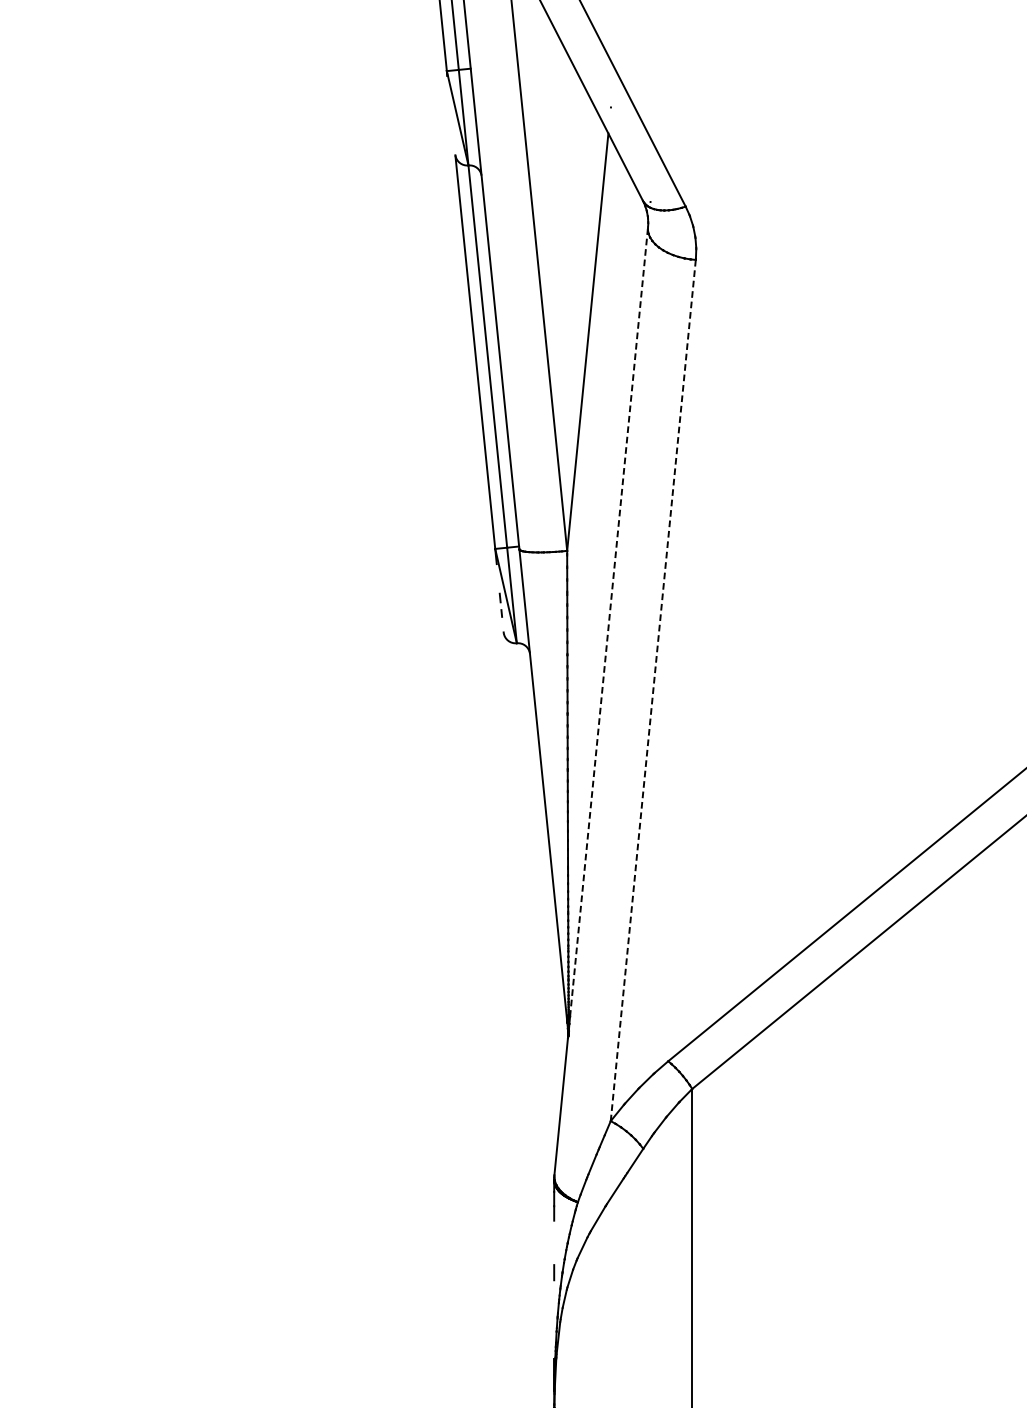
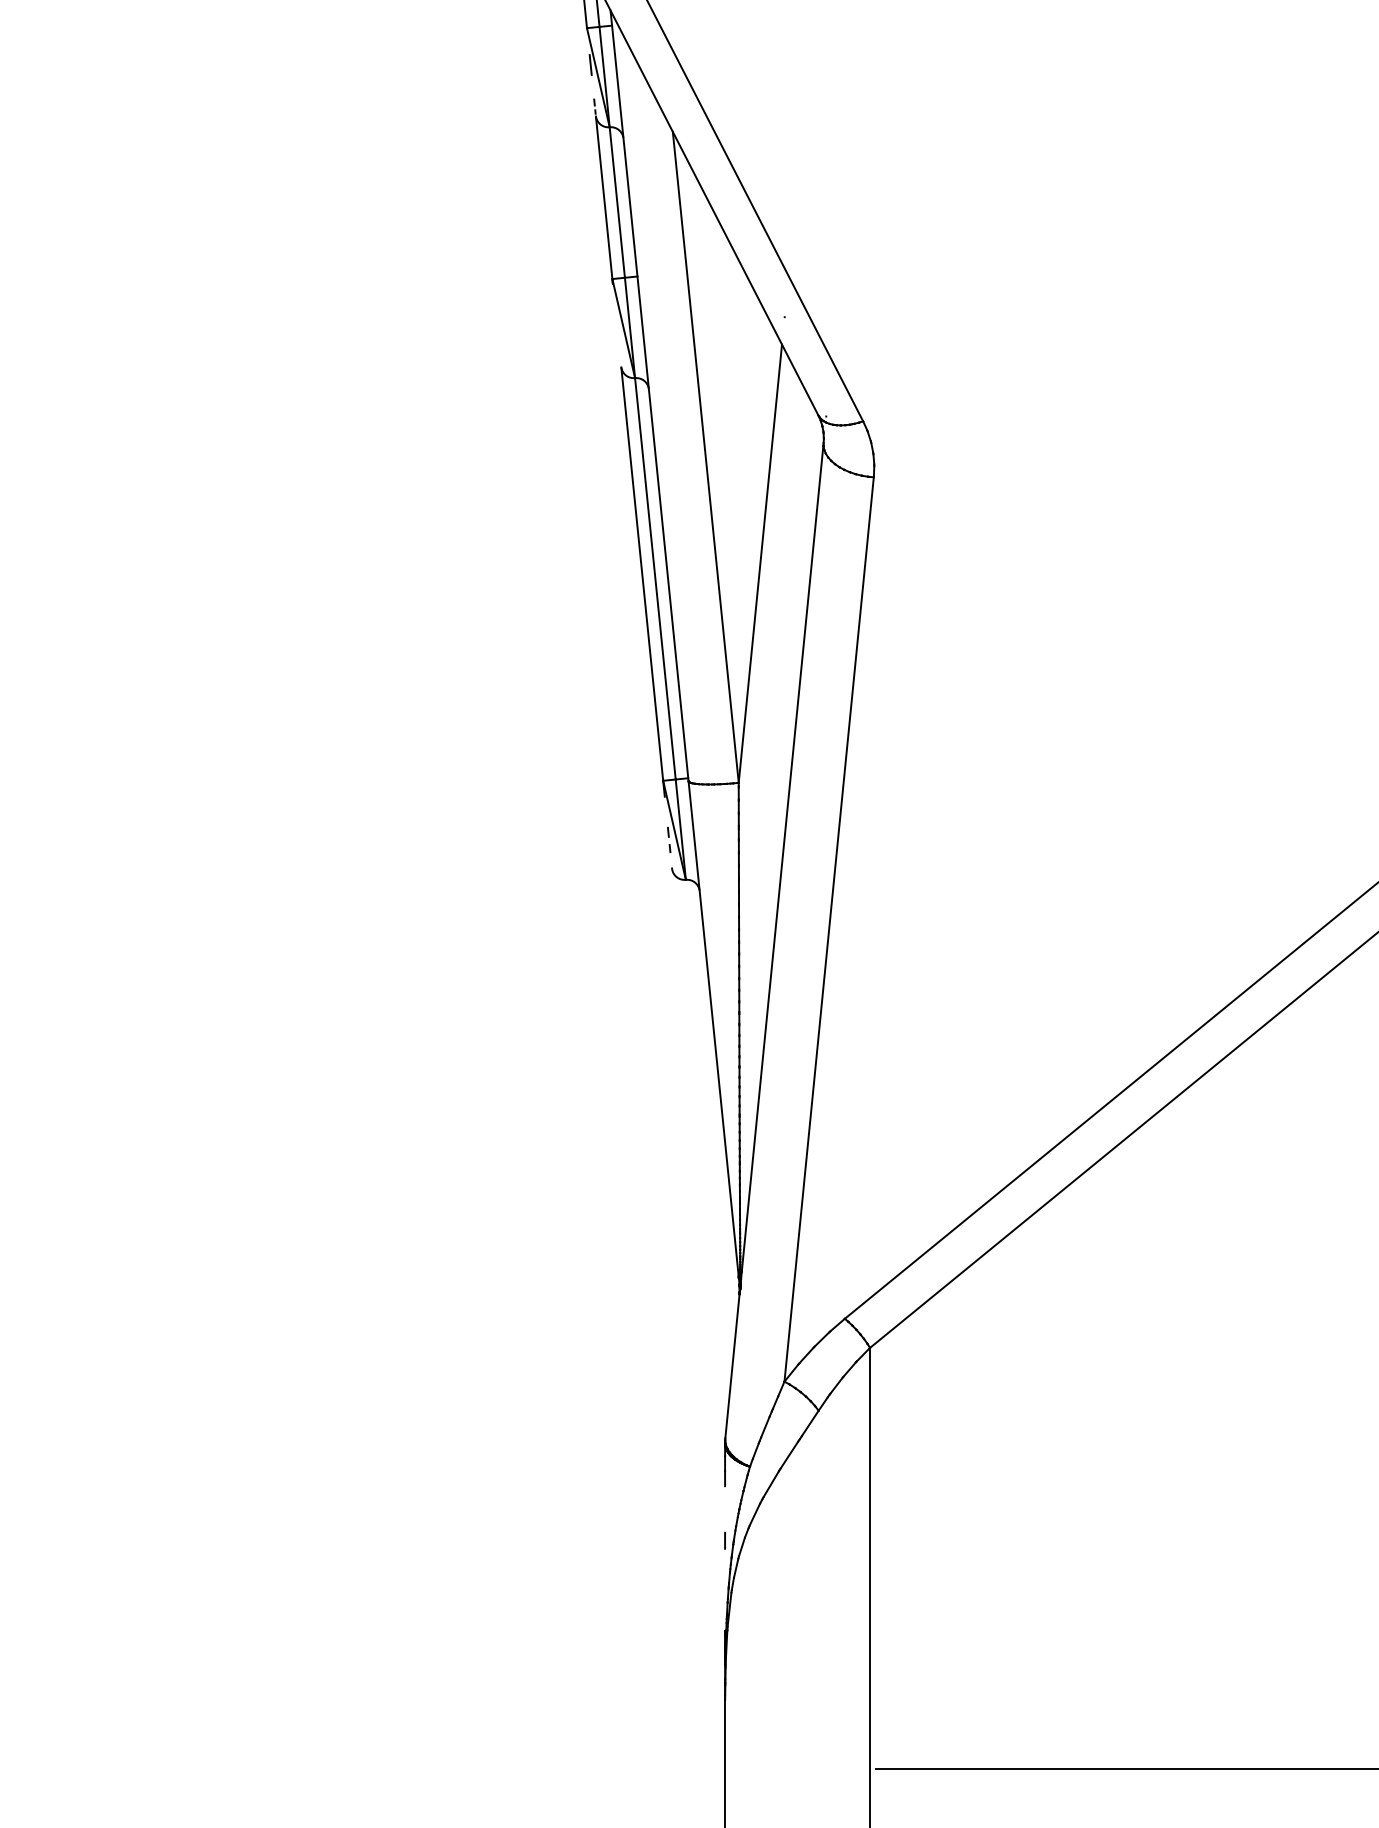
line: (608, 621) -> (782, 857), dashed -> solid
line: (653, 690) -> (829, 929), dashed -> solid

